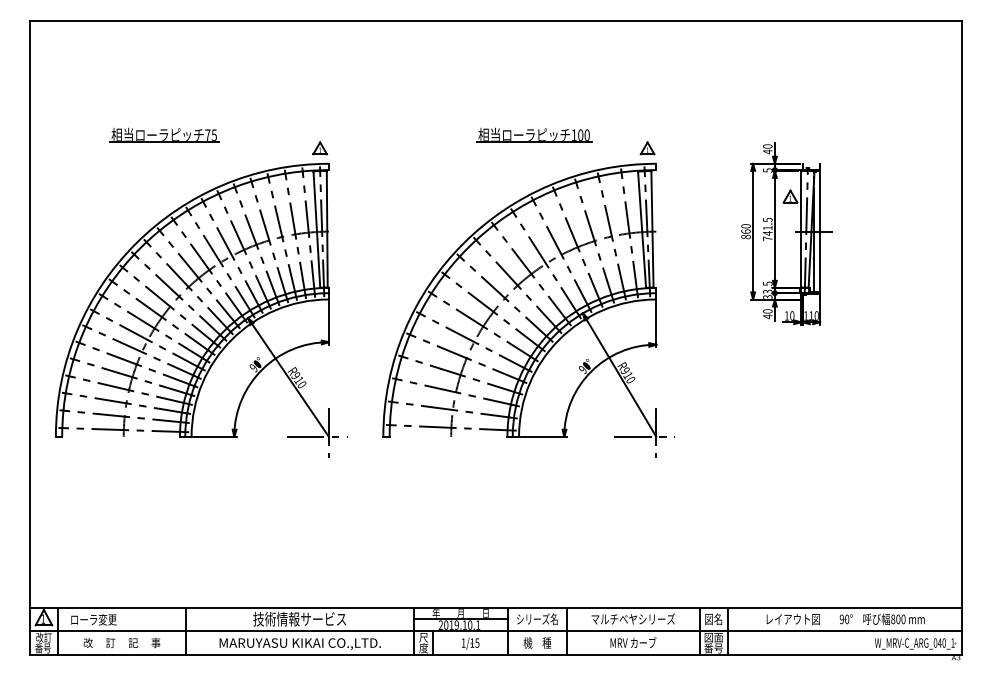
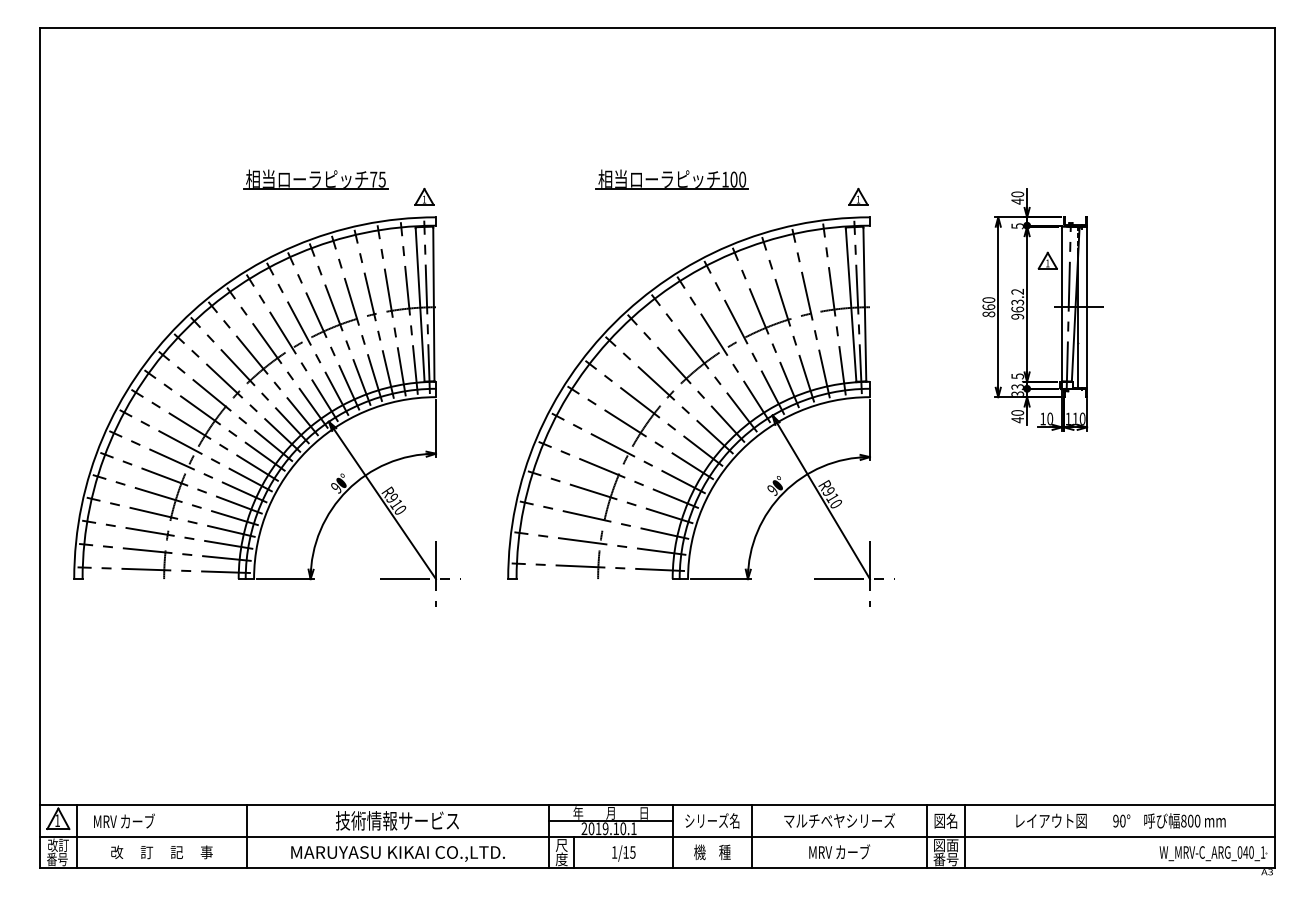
part: (164, 134) -> (316, 178), moved
part: (534, 134) -> (672, 178), moved
text: (767, 228) -> (1017, 303), 741.5 -> 963.2
text: (93, 619) -> (124, 821), ローラ変更 -> MRV カーブ

